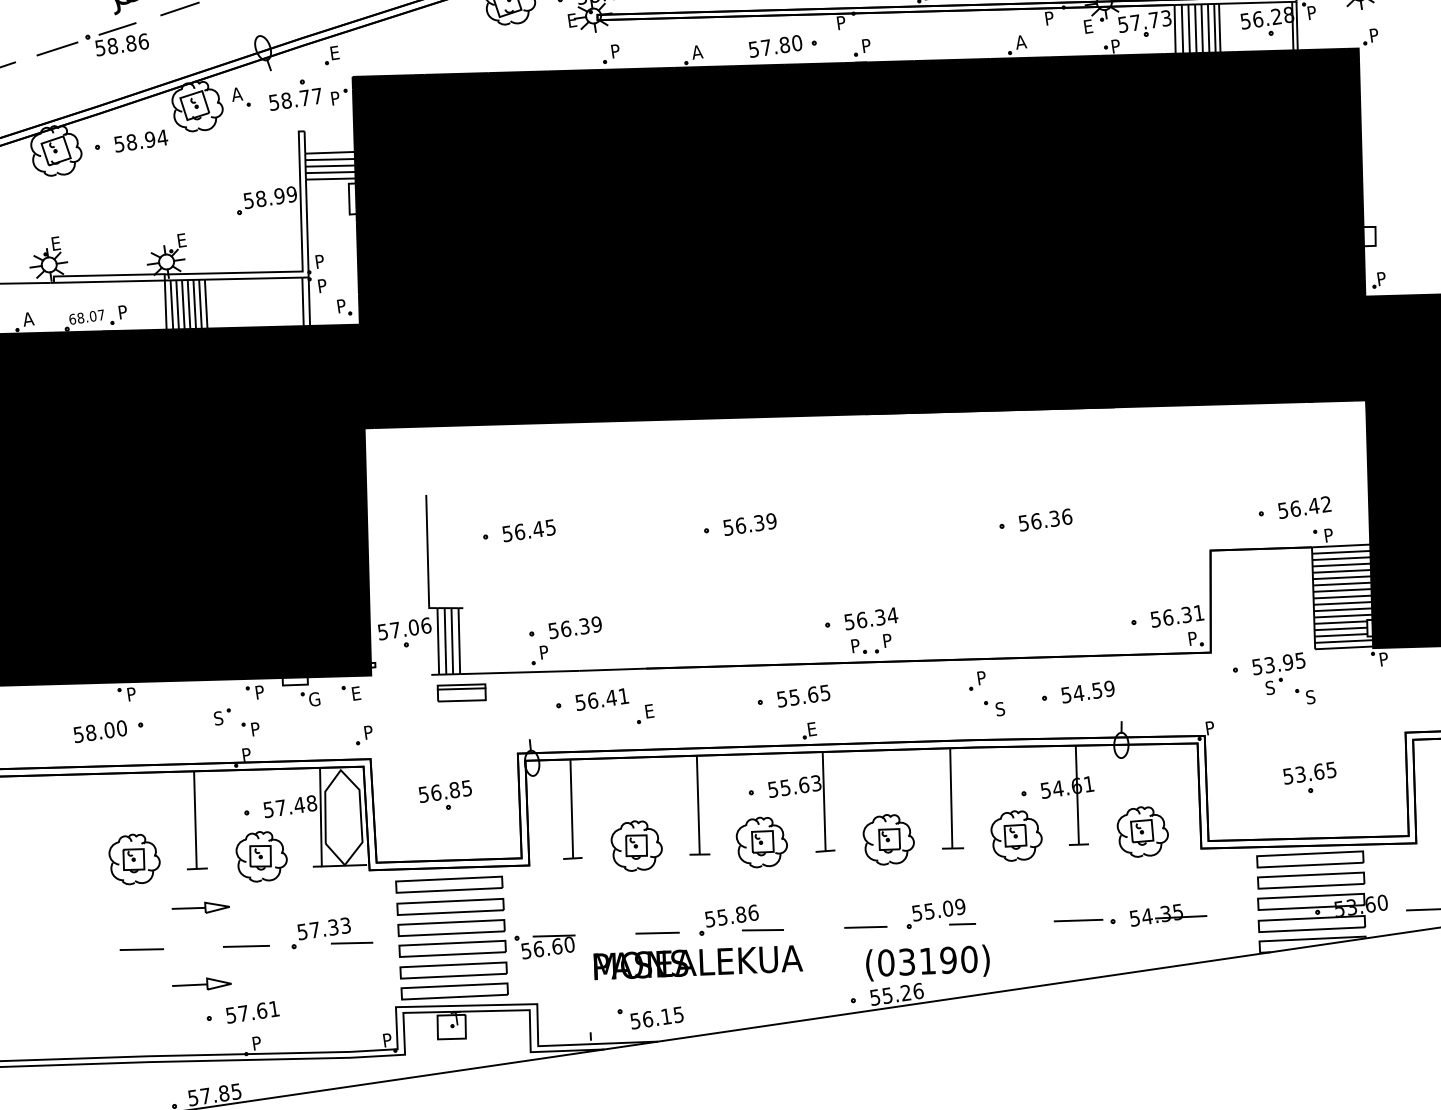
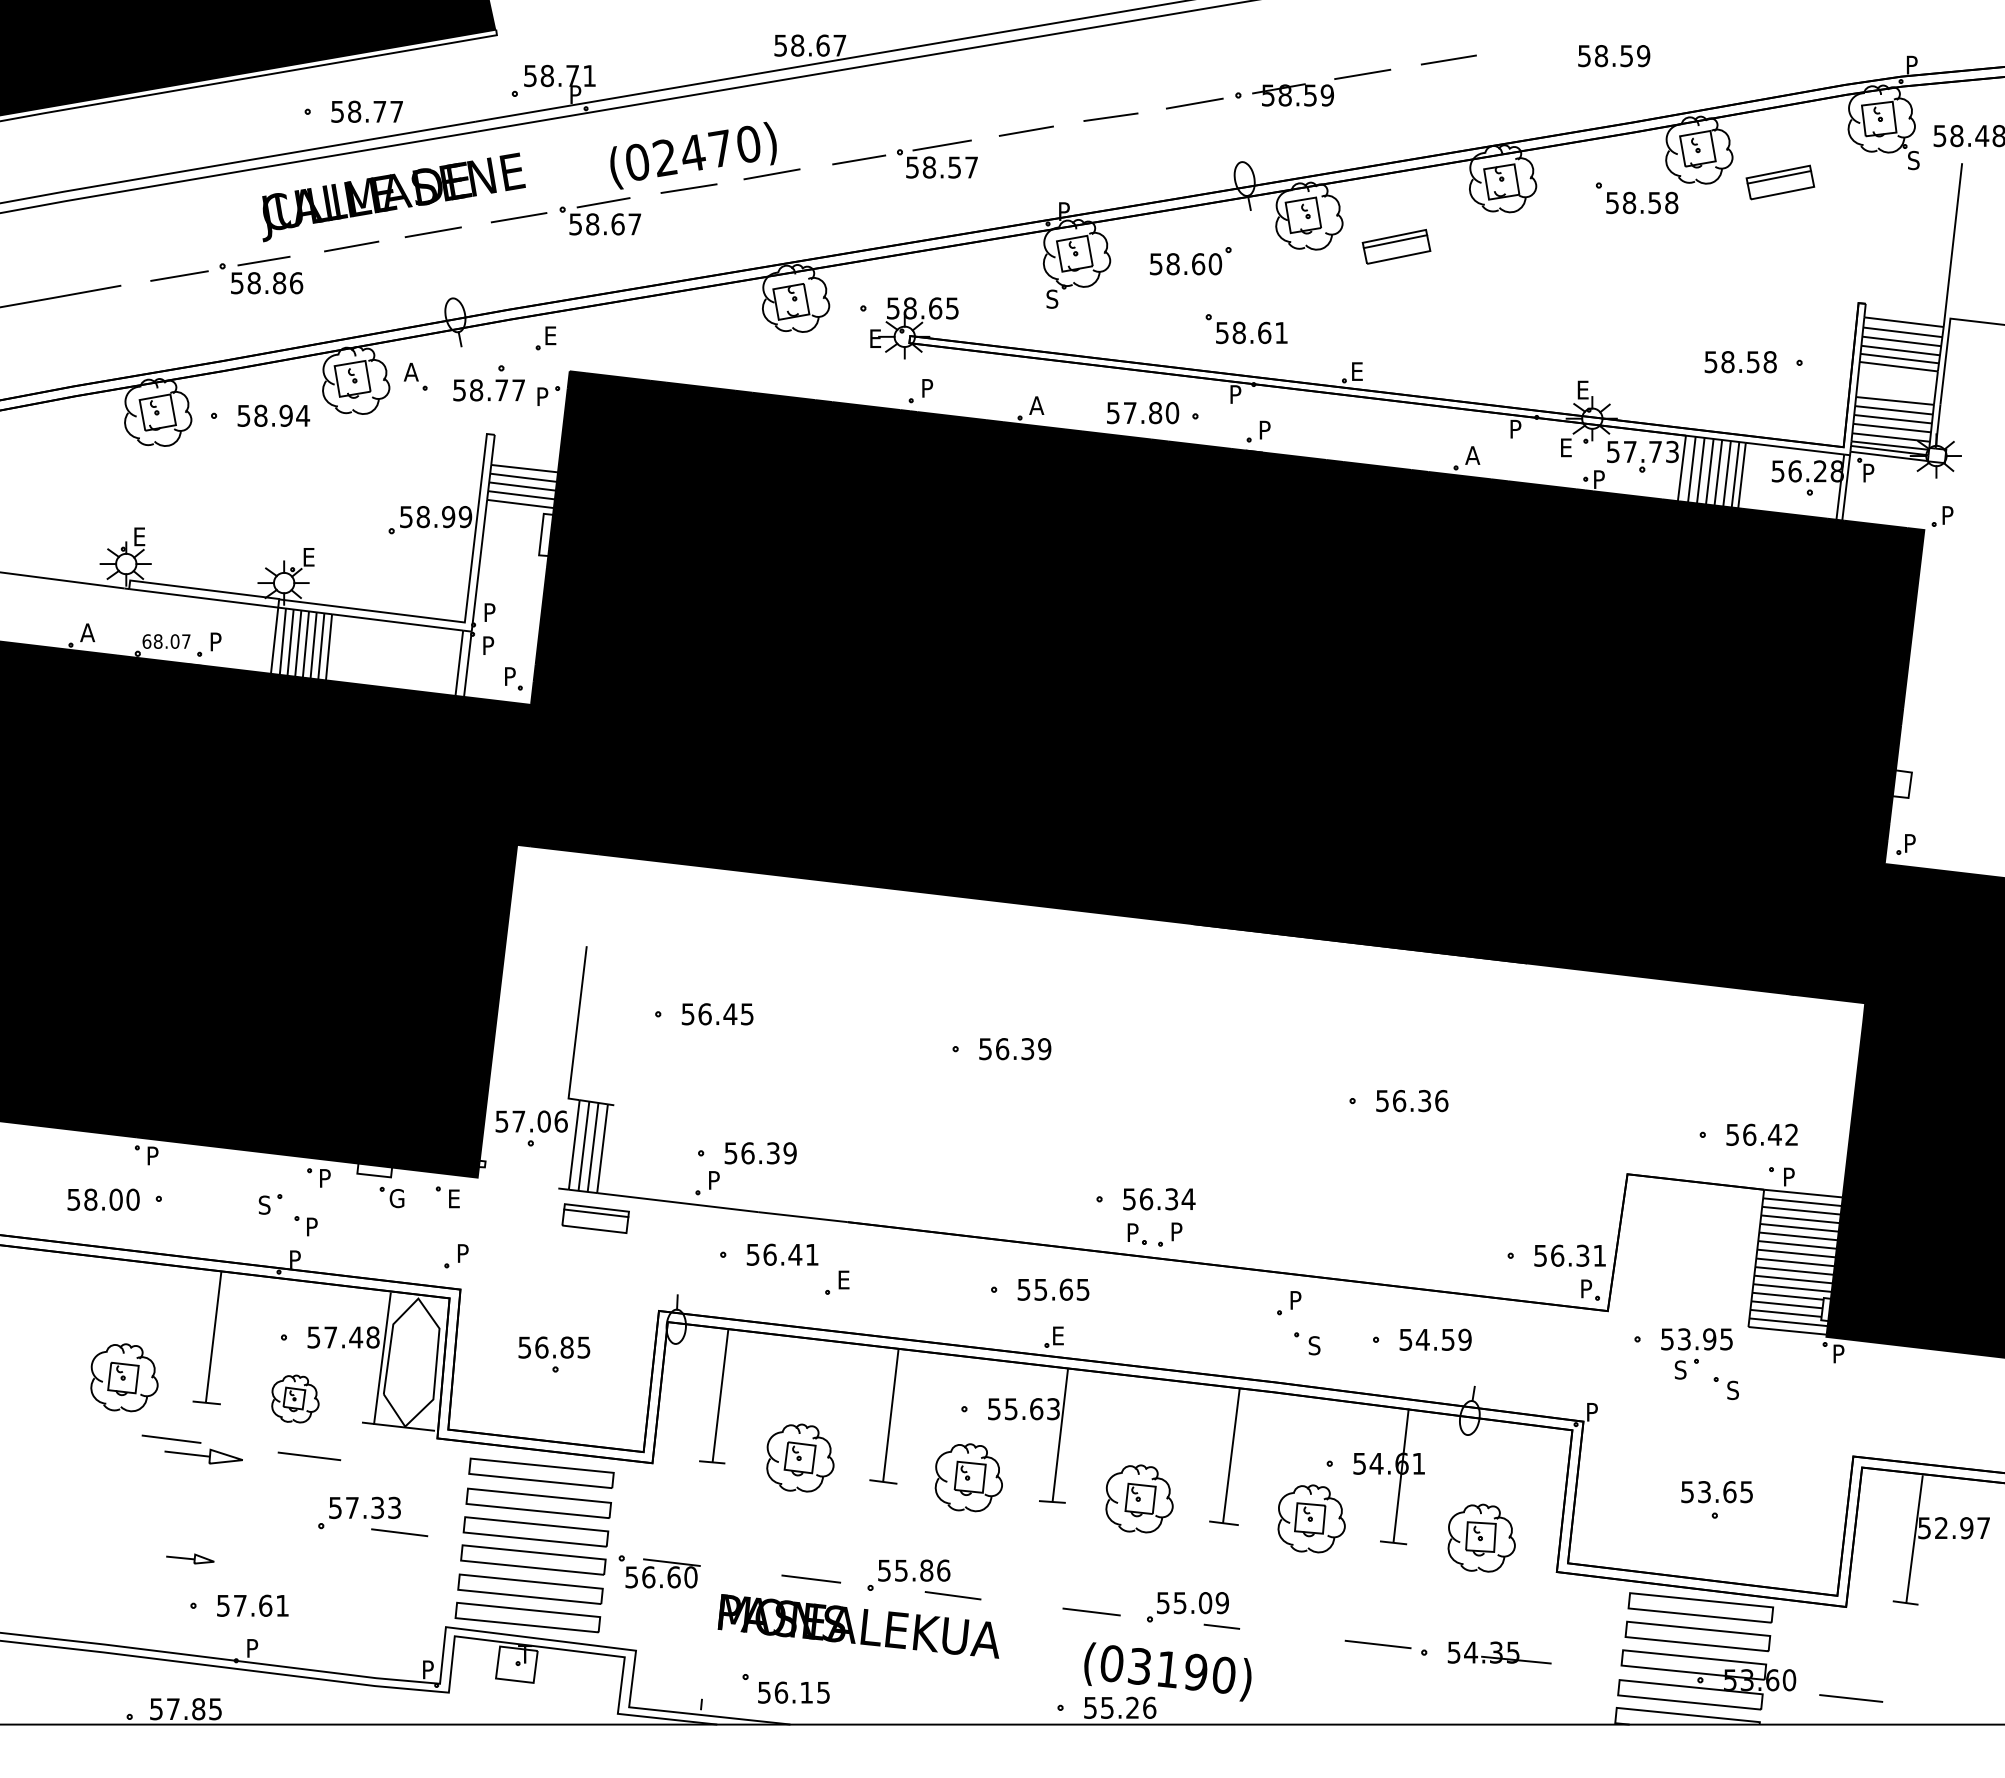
part: (261, 856) -> (295, 1398), size x0.7
line: (246, 946) -> (309, 1456), moved
line: (141, 949) -> (171, 1438), moved
part: (202, 984) -> (190, 1558), size x0.6

